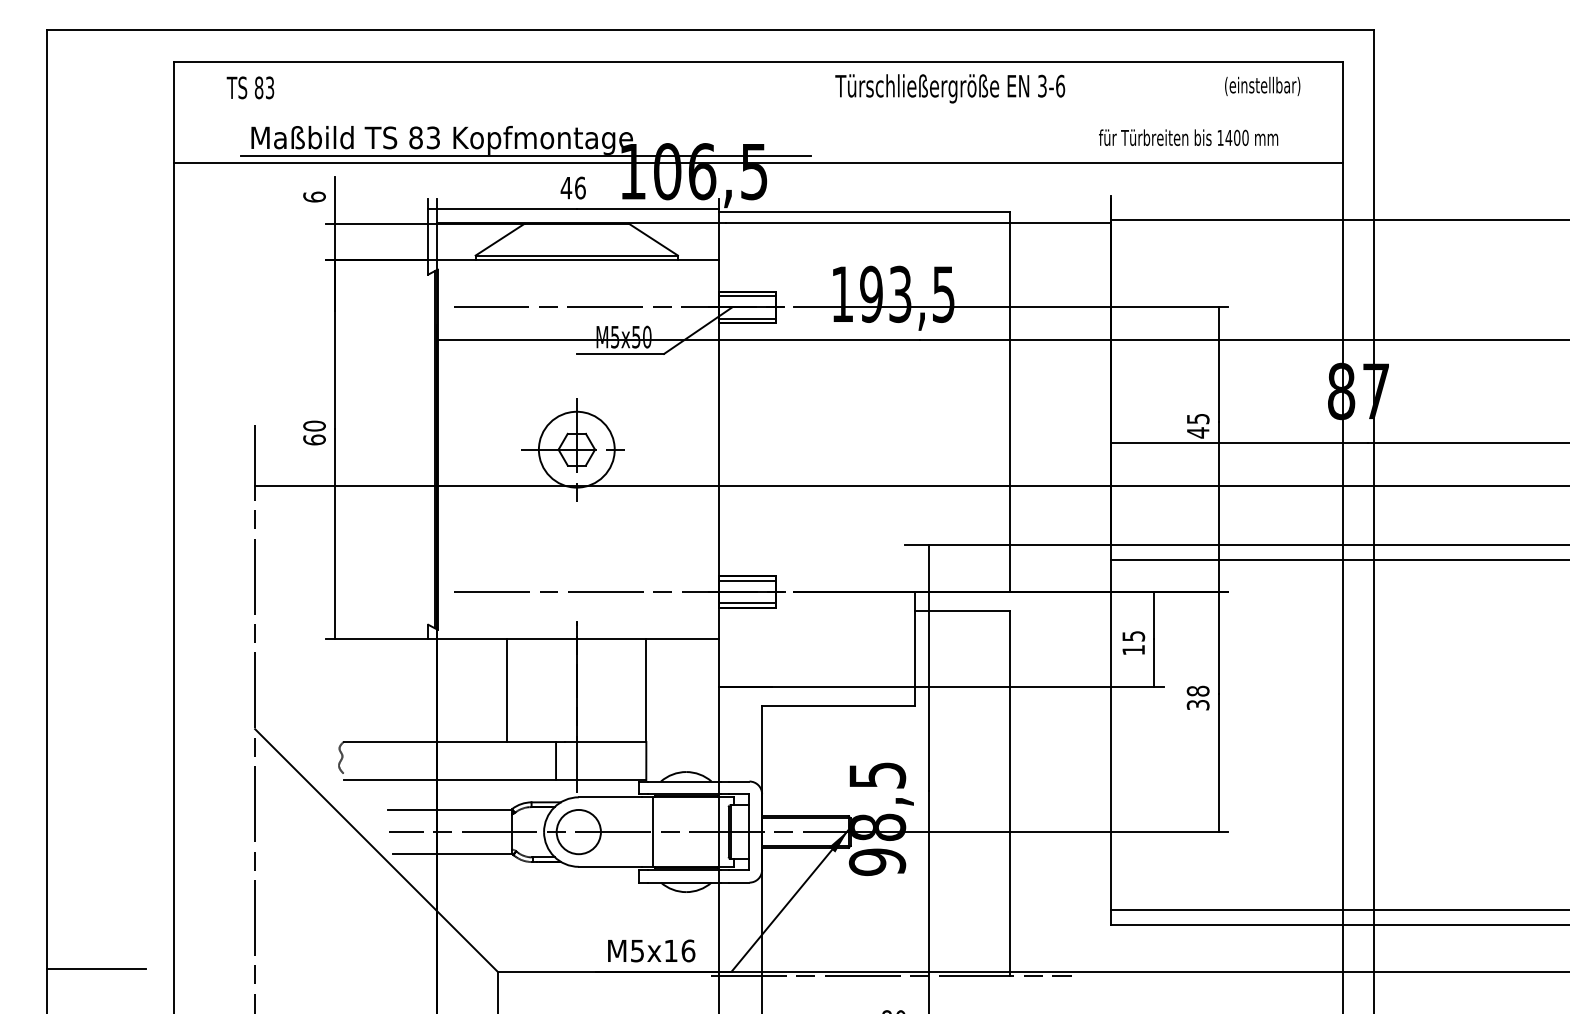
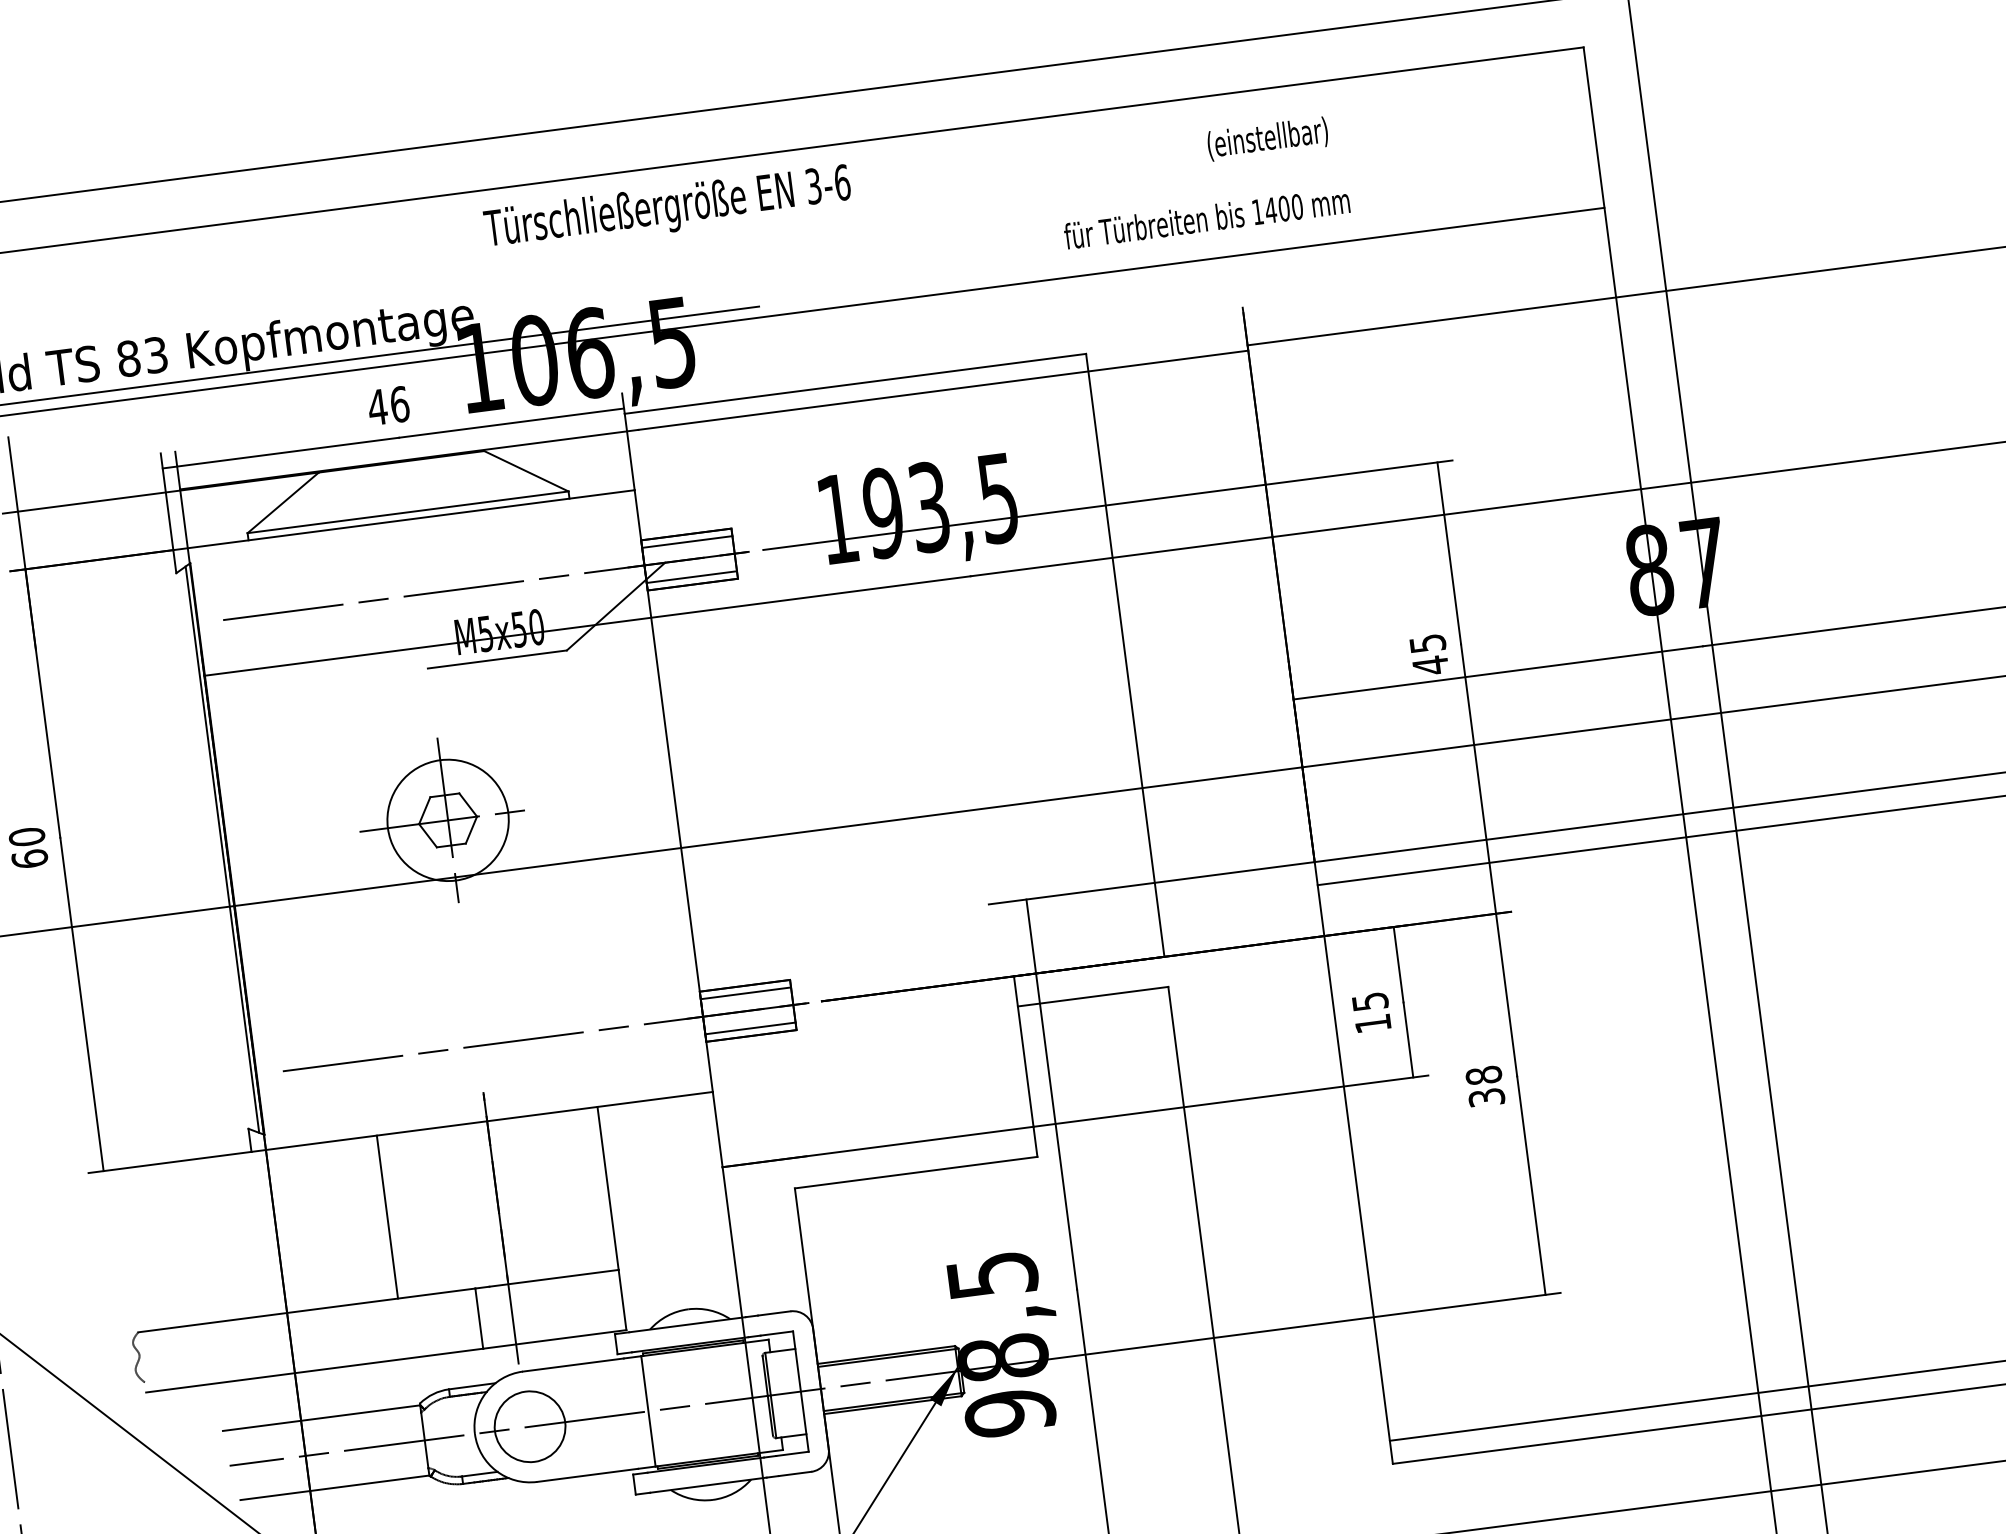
text: (1262, 86) -> (1267, 139), moved
text: (950, 88) -> (668, 208), moved
text: (1188, 137) -> (1206, 218), moved

